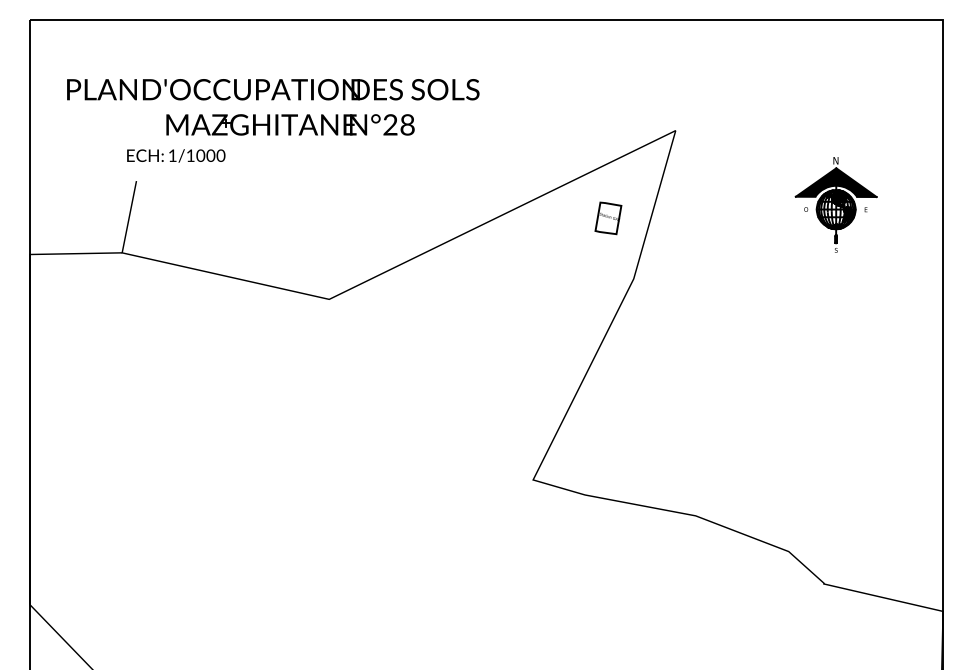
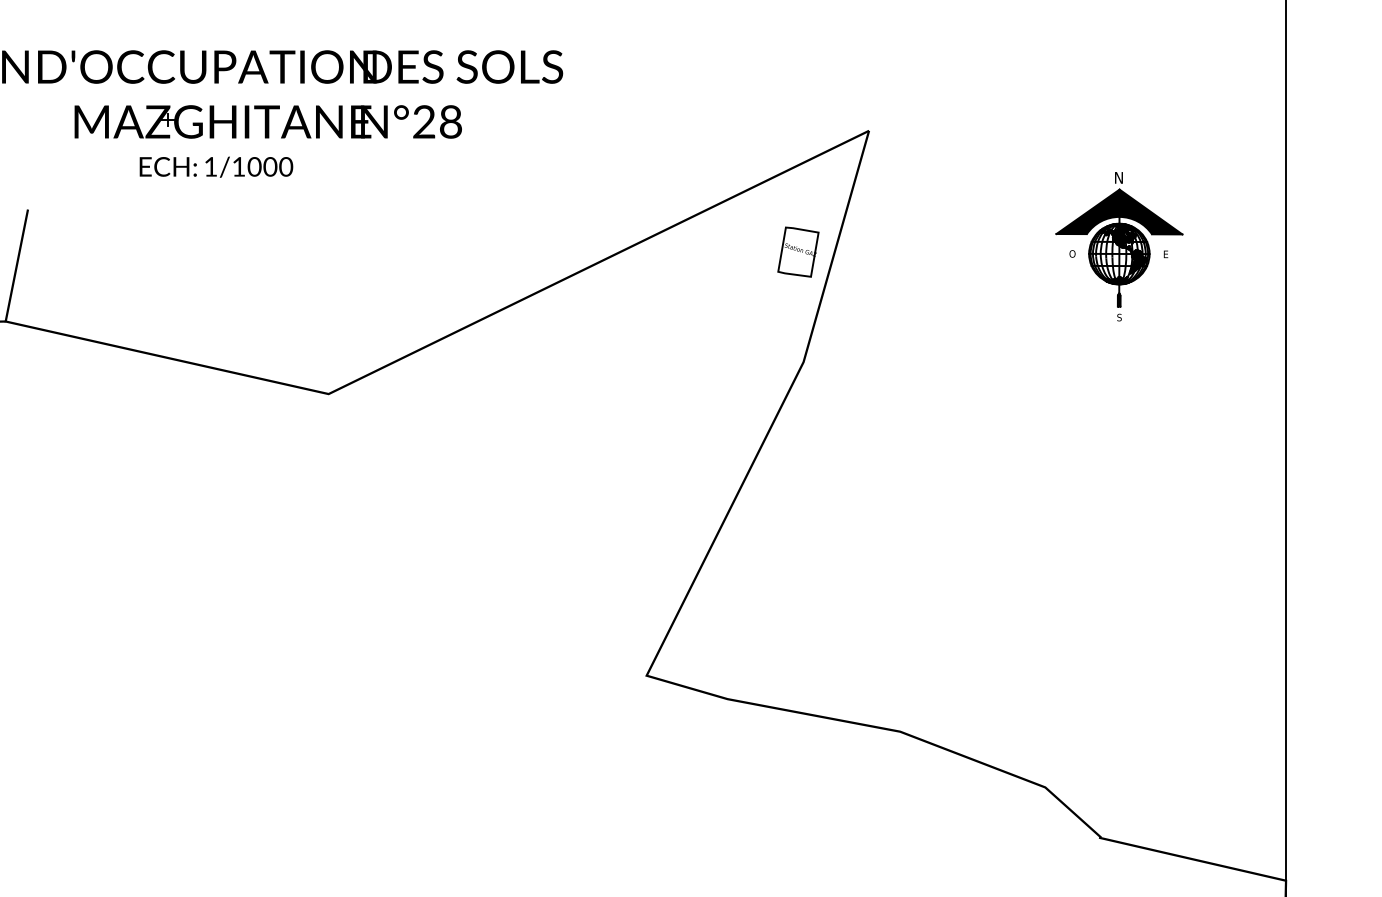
text: (176, 155) -> (216, 166), moved
part: (608, 218) -> (798, 252), moved

